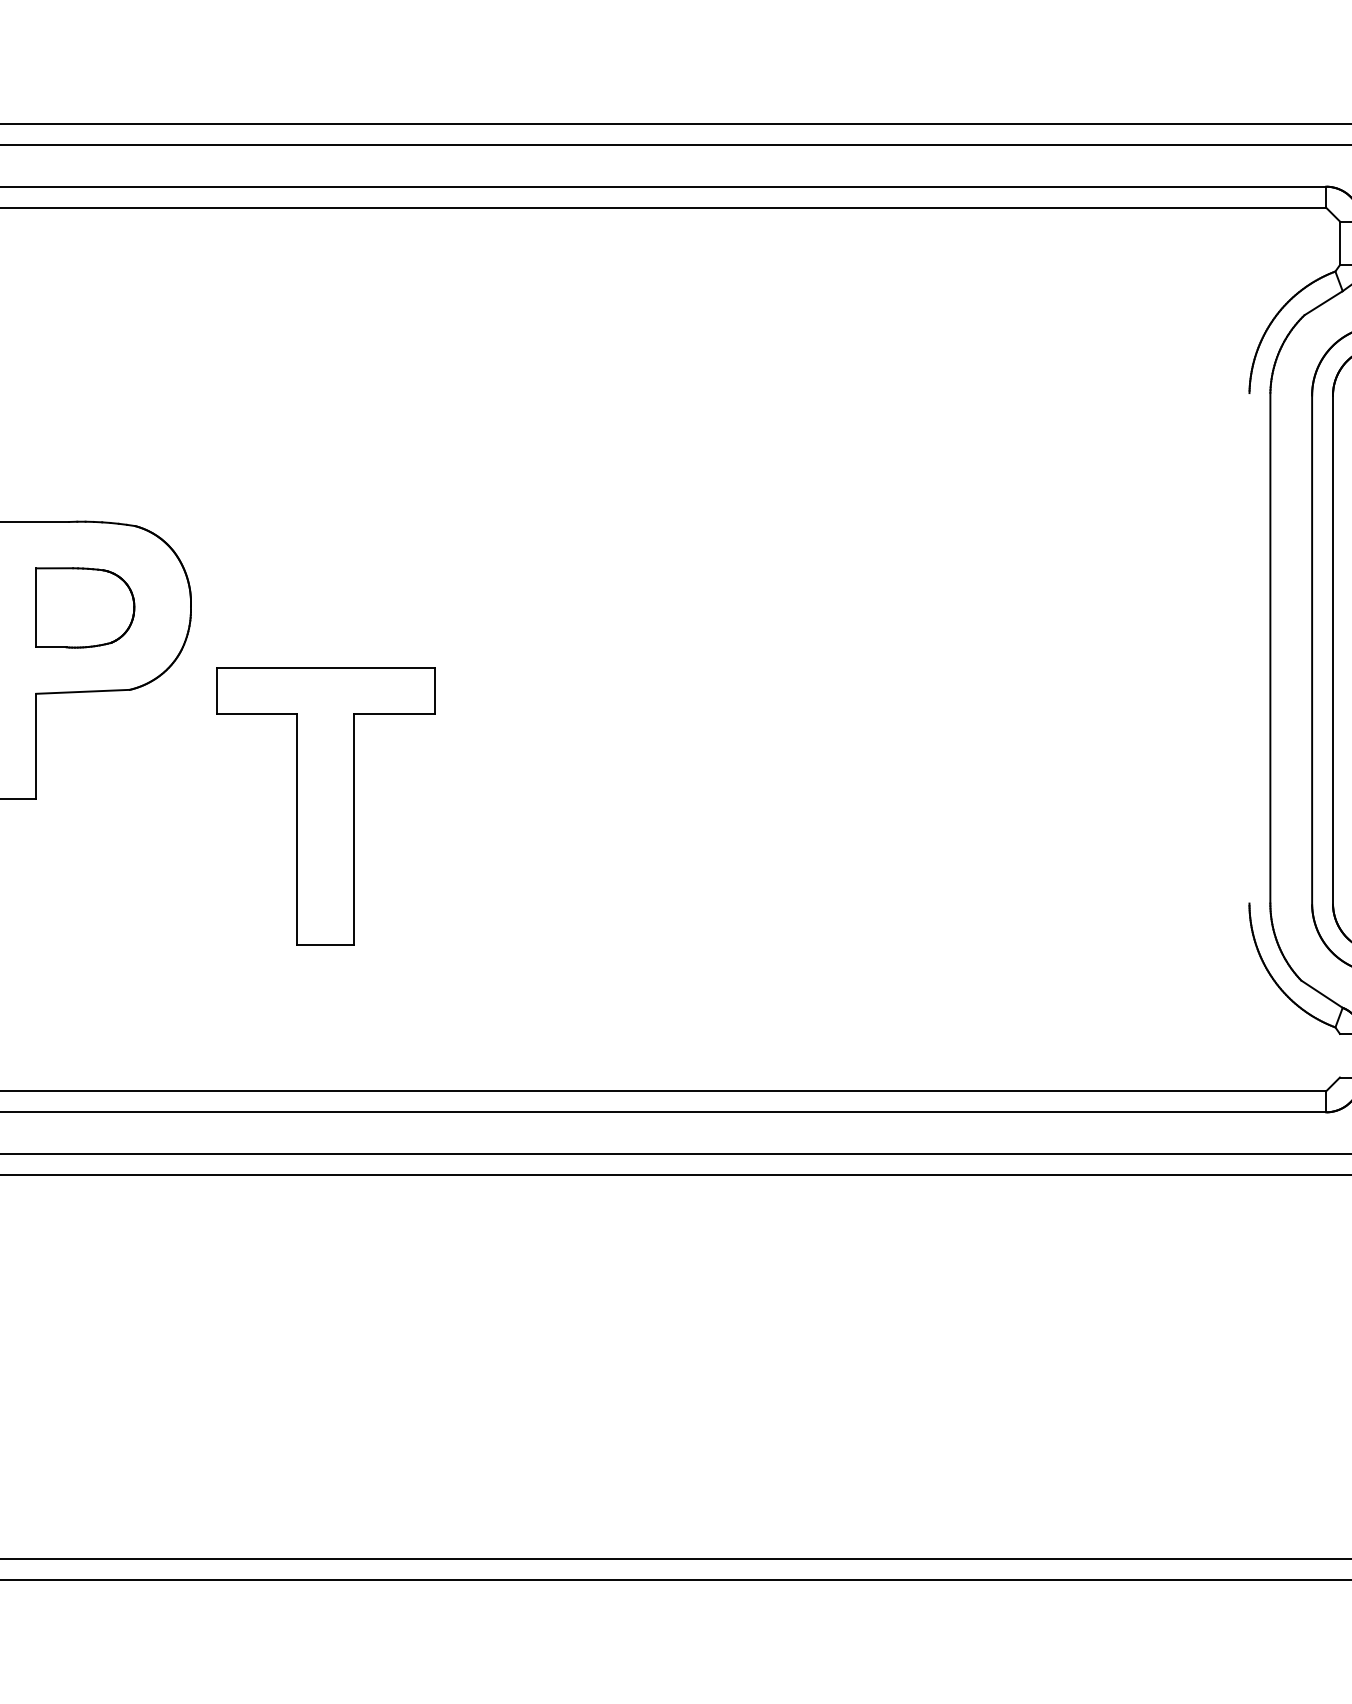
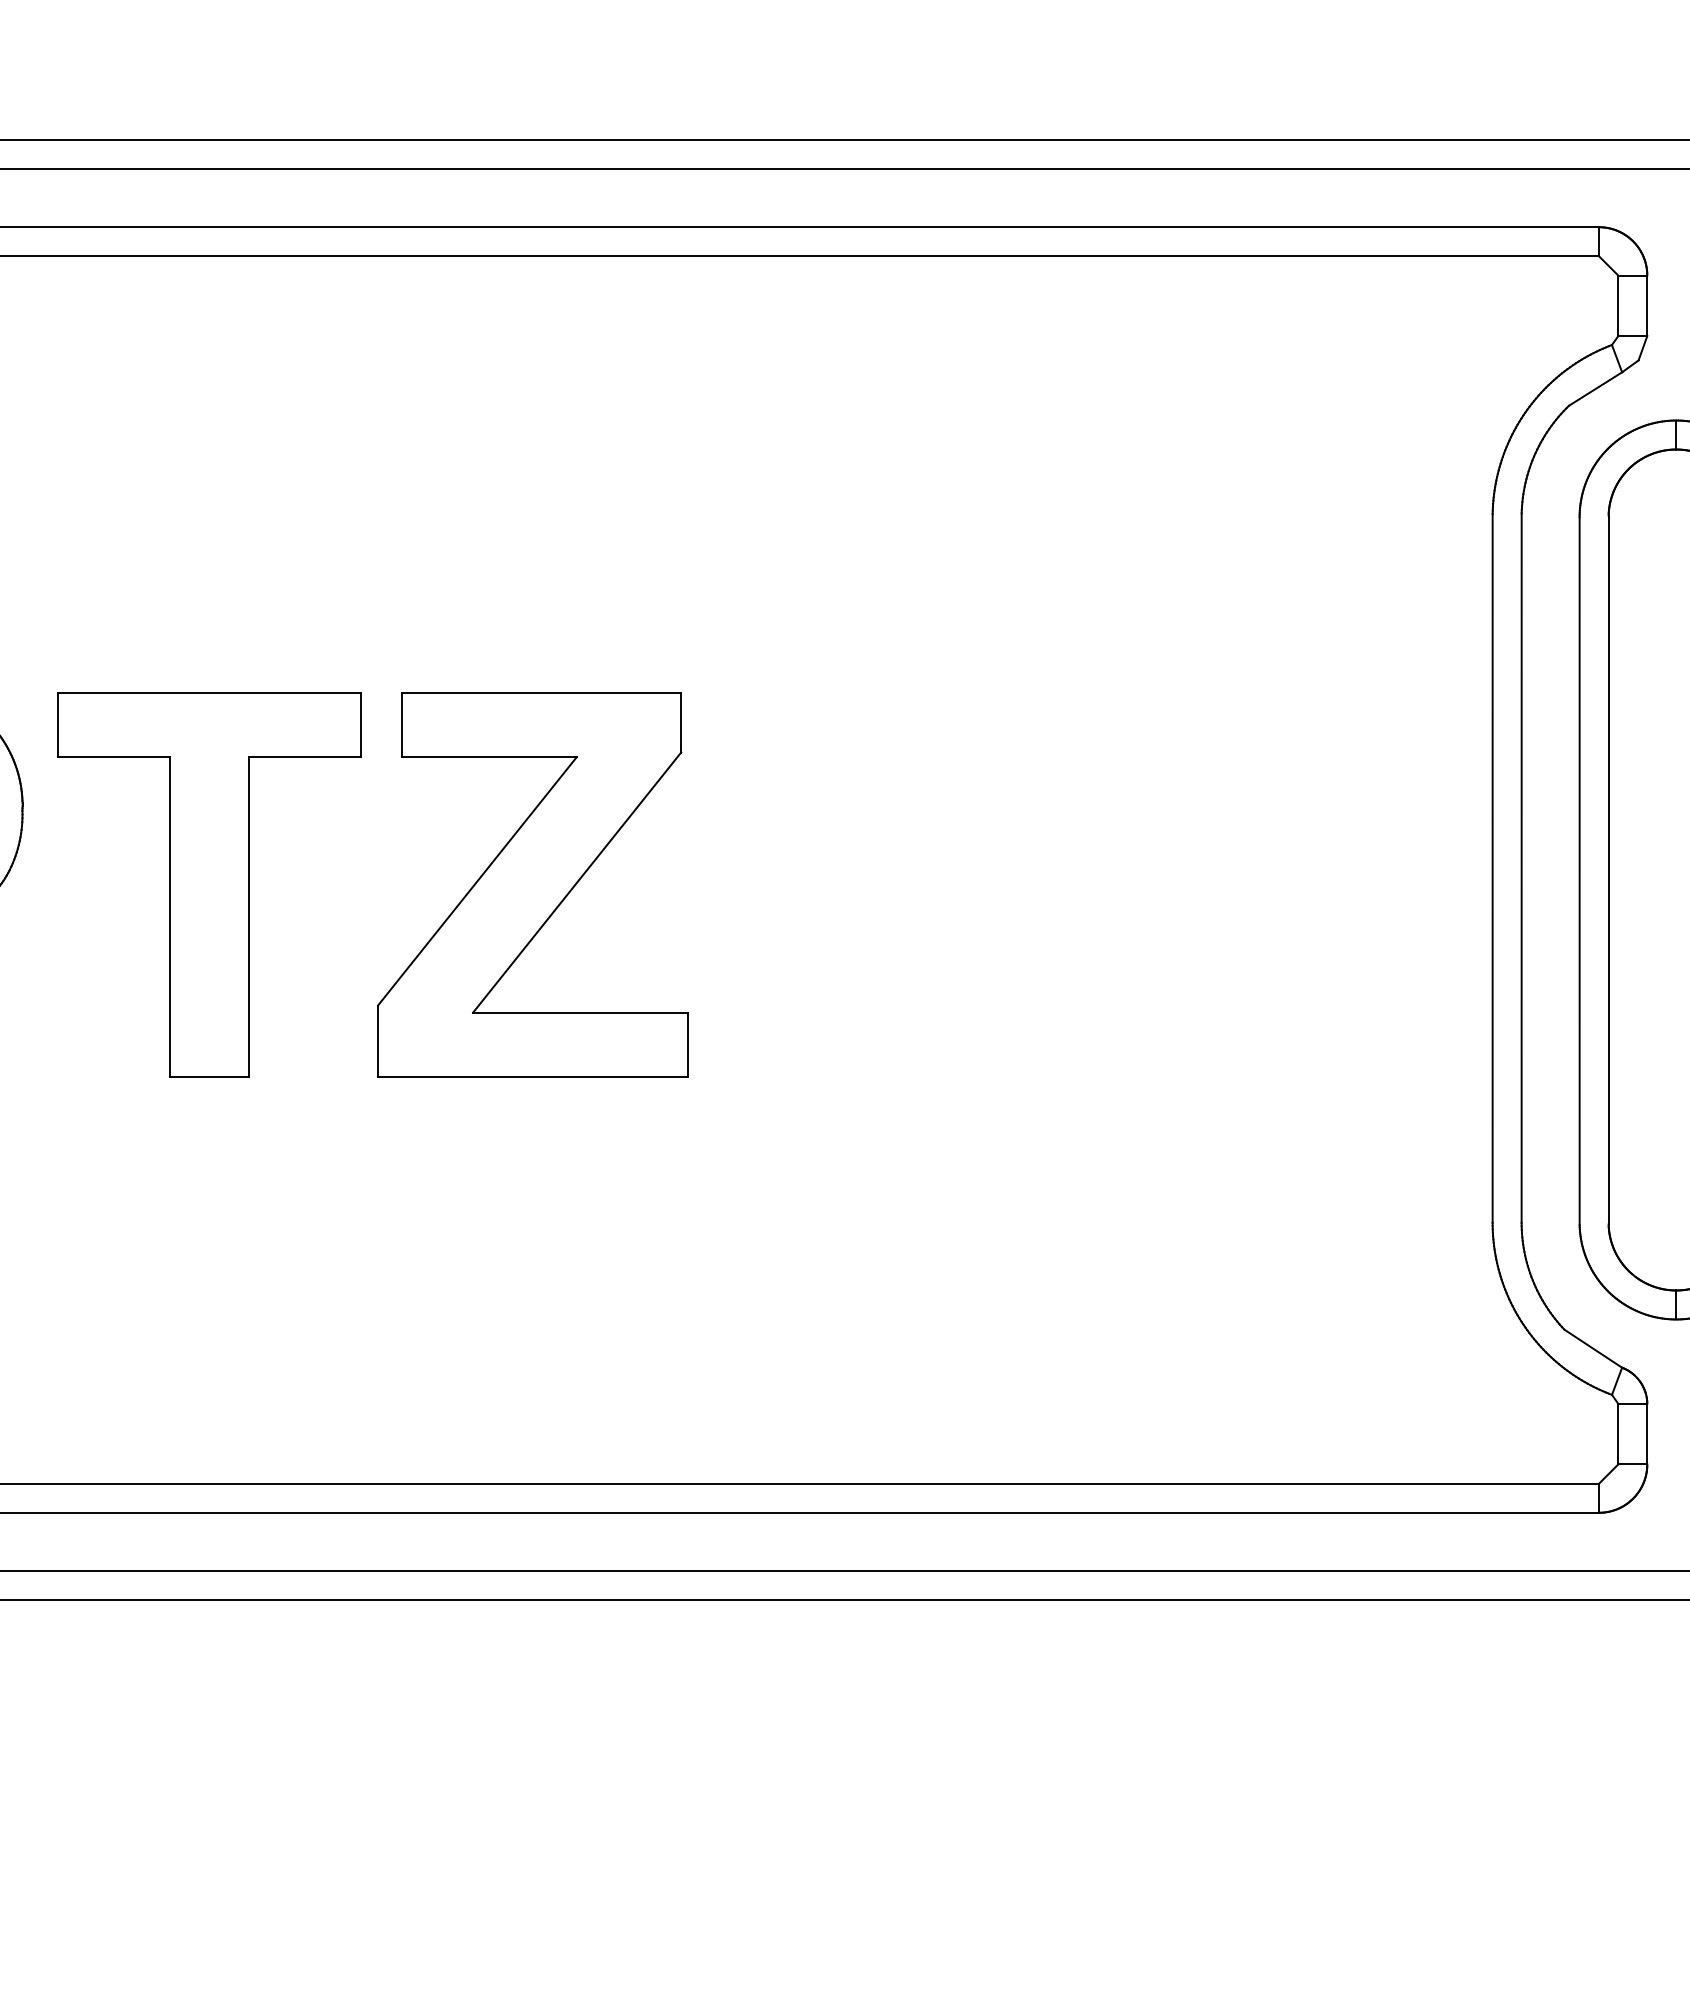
line: (1249, 648) -> (1492, 868), added
part: (558, 660) -> (532, 885), added
part: (325, 806) -> (209, 885), moved
line: (1339, 1055) -> (1617, 1433), added

